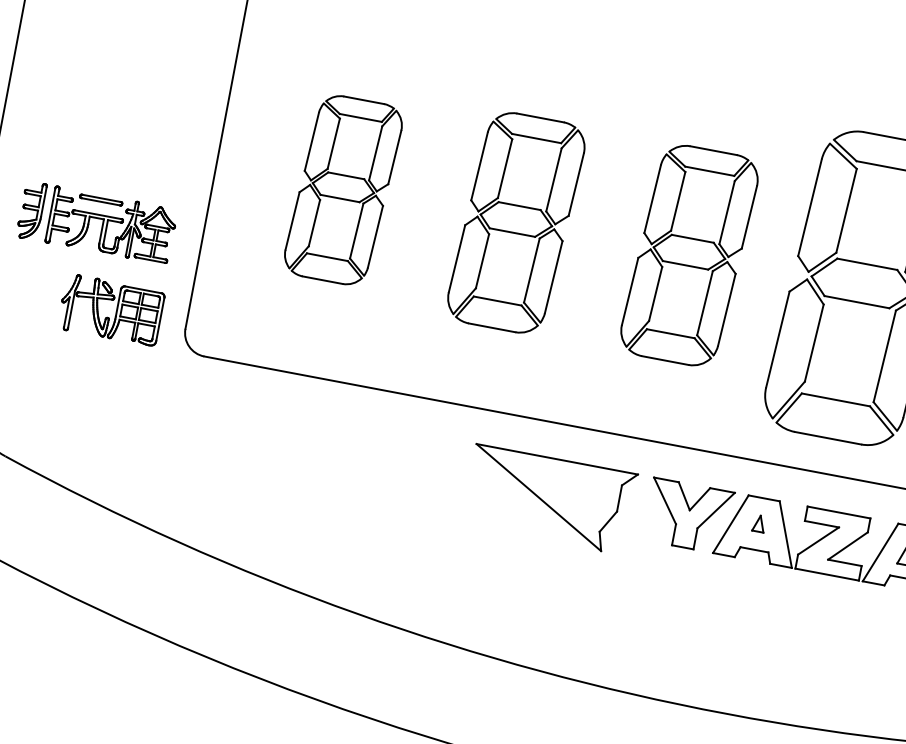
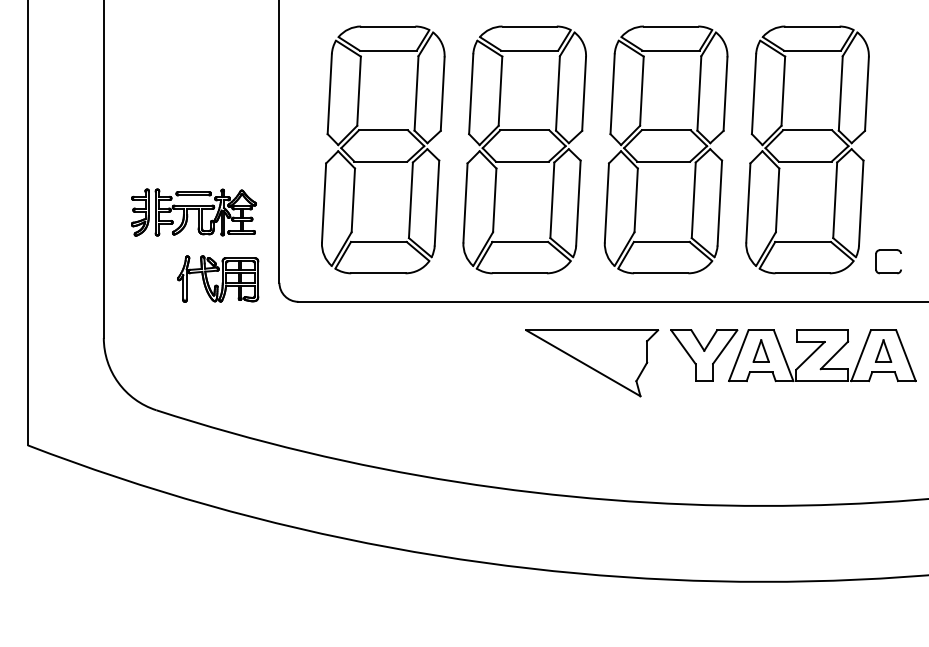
part: (343, 189) -> (383, 149), size x1.67
part: (516, 222) -> (524, 149), size x1.43
part: (688, 254) -> (665, 149), size x1.43
part: (758, 522) -> (760, 350), size x1.67

